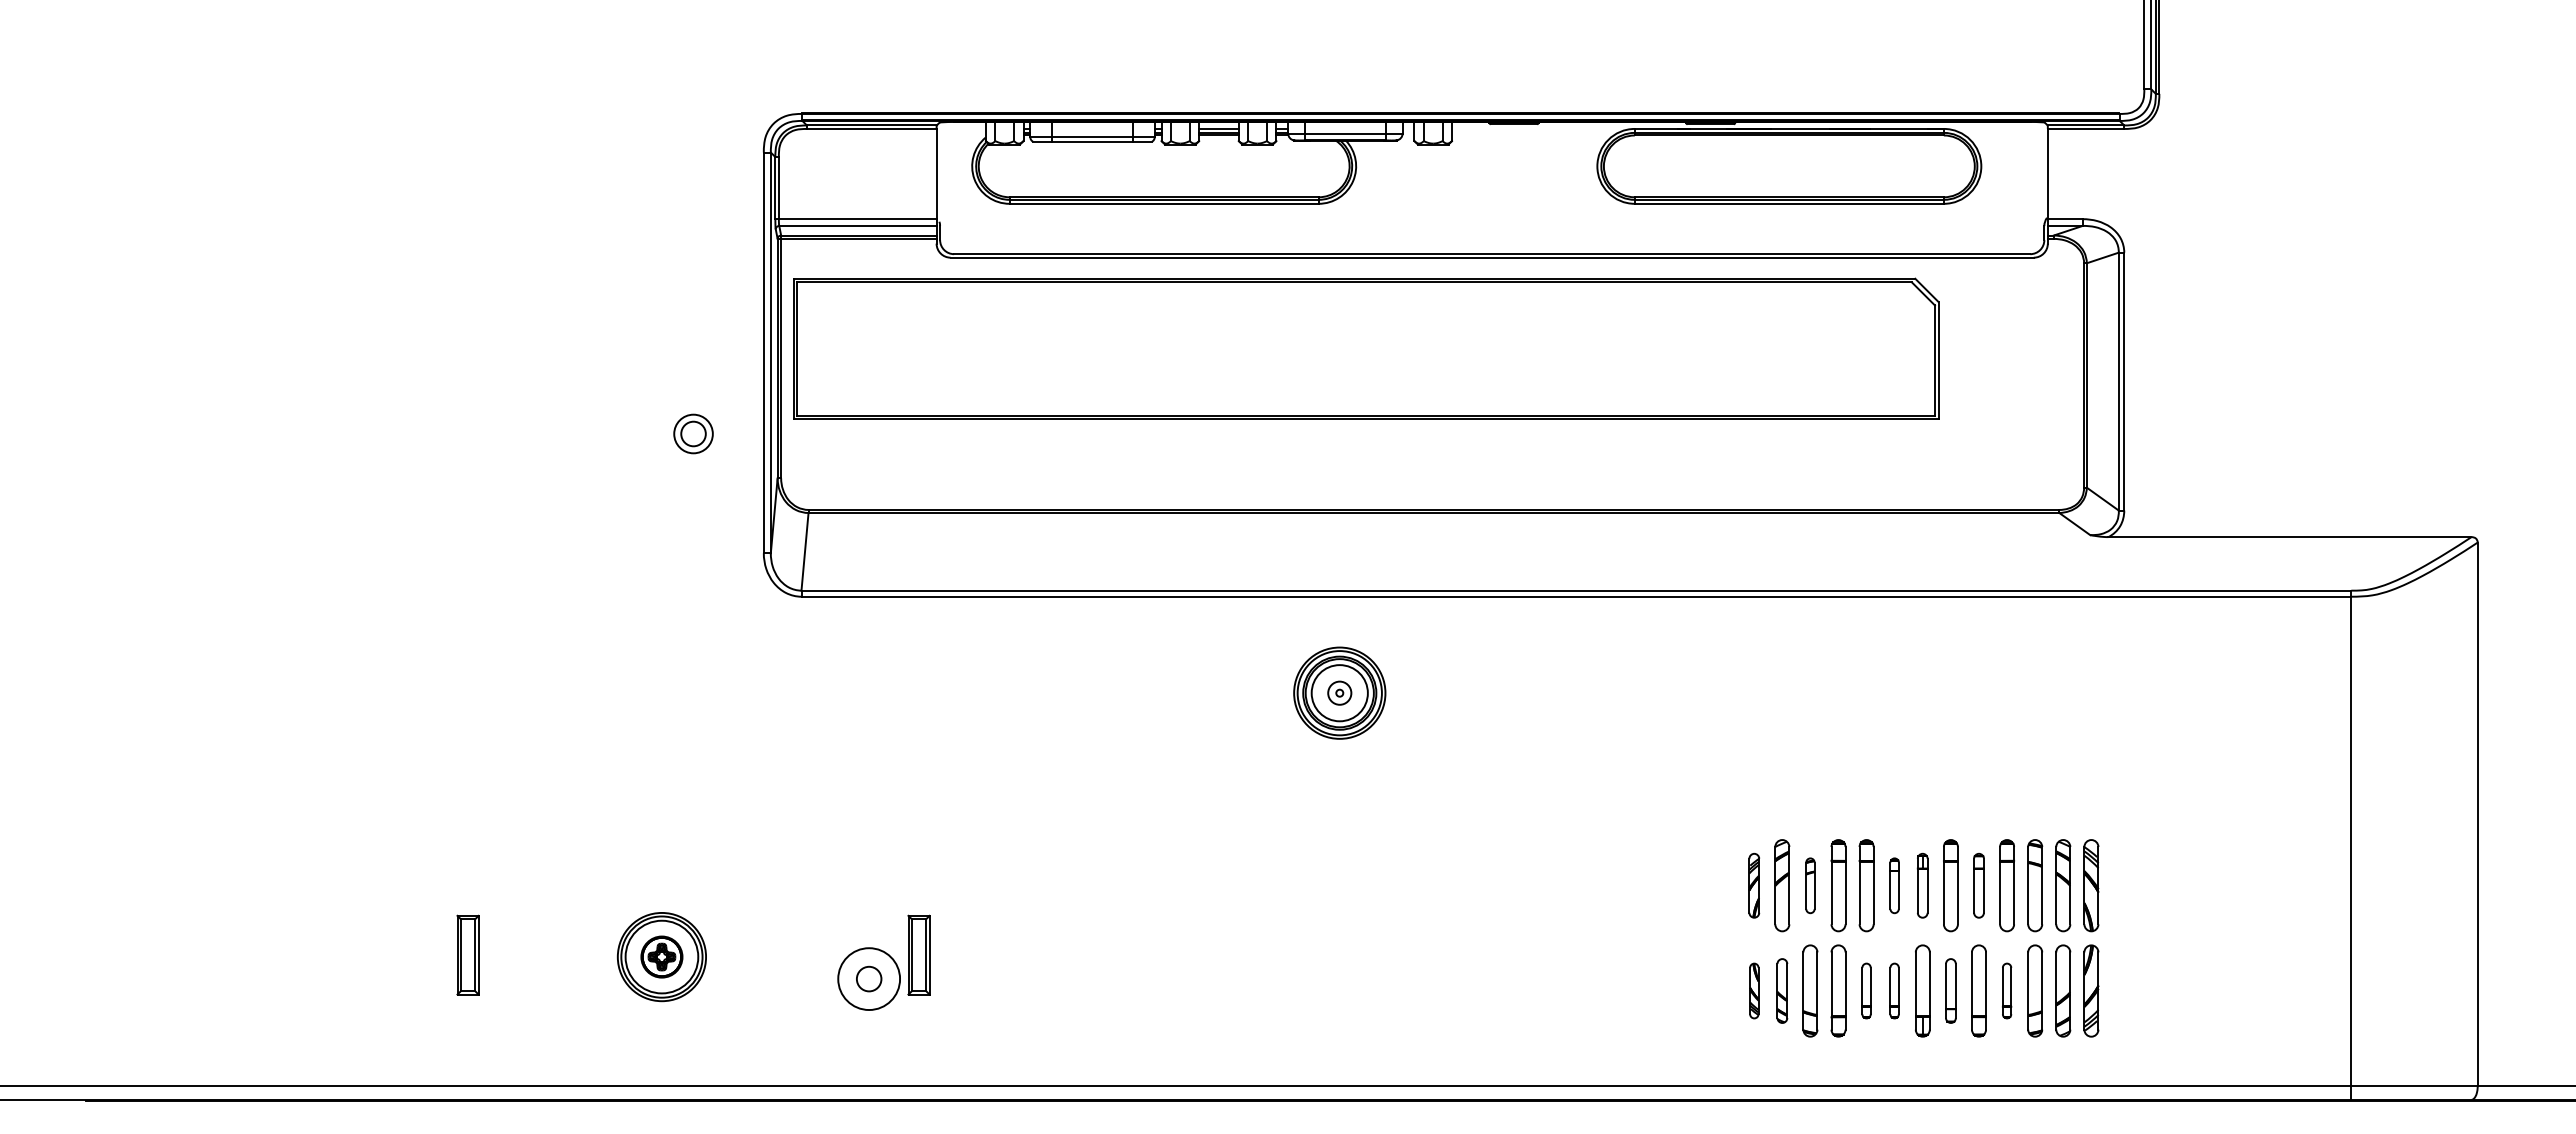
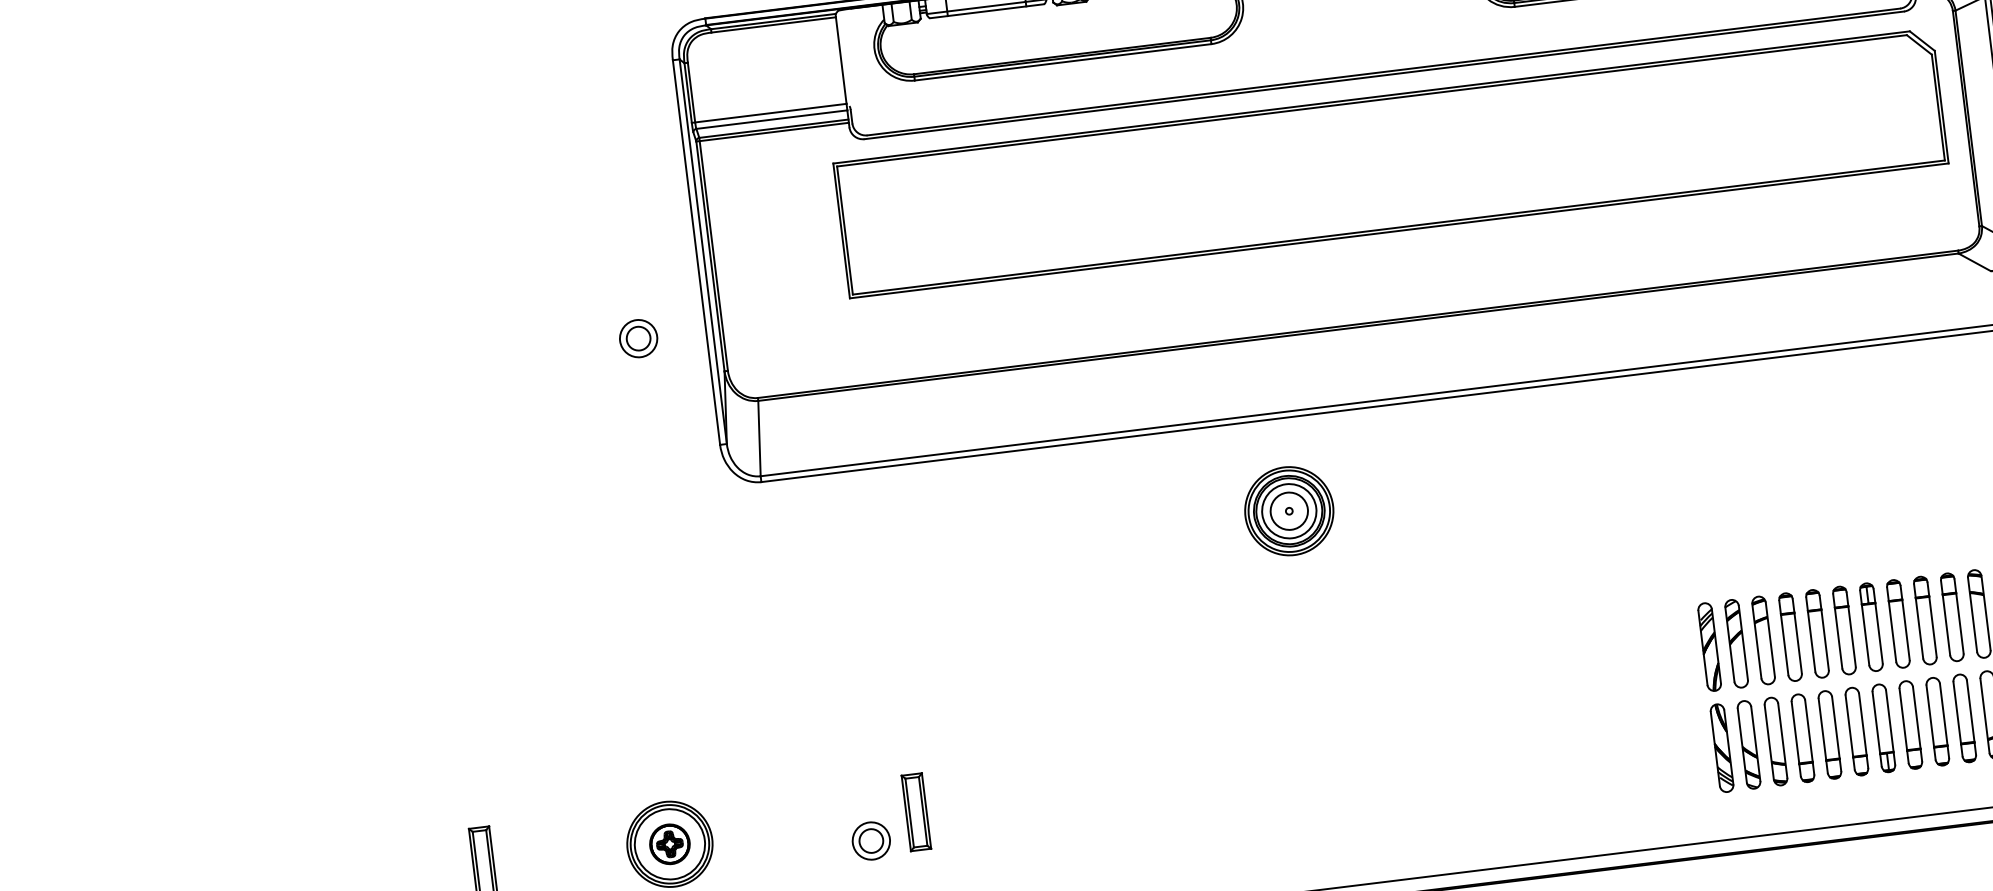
part: (1366, 348) -> (1391, 162), moved
circle: (1339, 692) -> (1288, 510), size x1.67
part: (1754, 885) -> (1709, 646), size x1.43
part: (1810, 885) -> (1763, 640), size x1.67
part: (1894, 885) -> (1844, 630), size x1.67
part: (1922, 885) -> (1871, 627), size x1.43
part: (1978, 885) -> (1924, 620), size x1.43
circle: (868, 978) -> (870, 840), size x0.62
part: (1754, 990) -> (1722, 747), size x1.67
part: (1782, 990) -> (1749, 744), size x1.43
part: (1866, 990) -> (1829, 734), size x1.67
part: (1894, 990) -> (1856, 731), size x1.67
part: (1950, 990) -> (1910, 724), size x1.43
part: (2006, 990) -> (1964, 717), size x1.67

